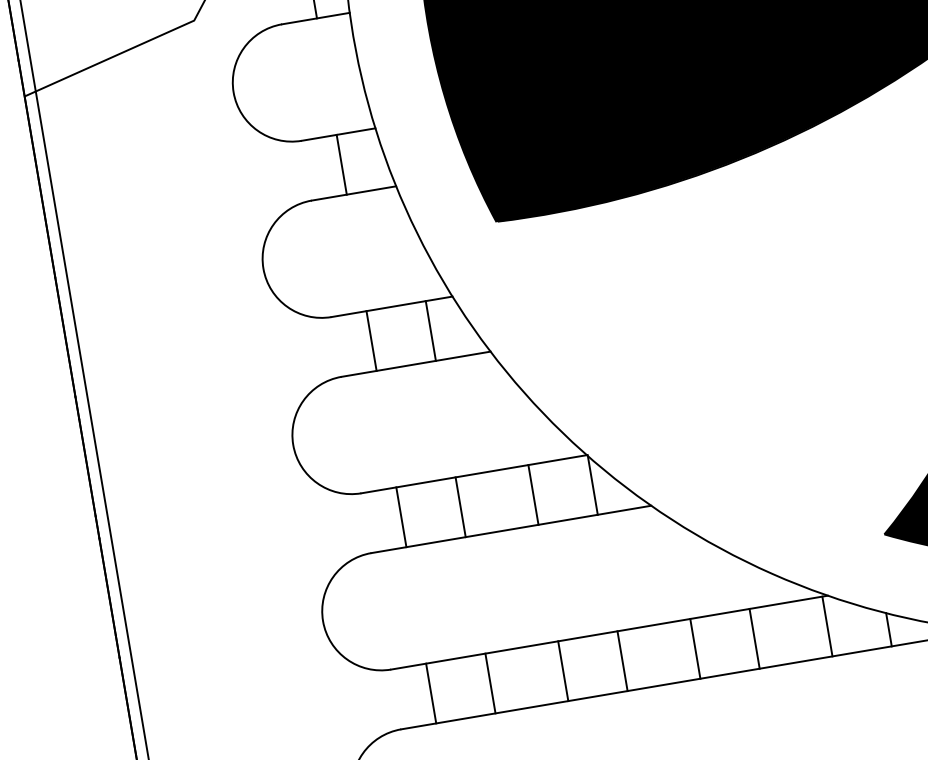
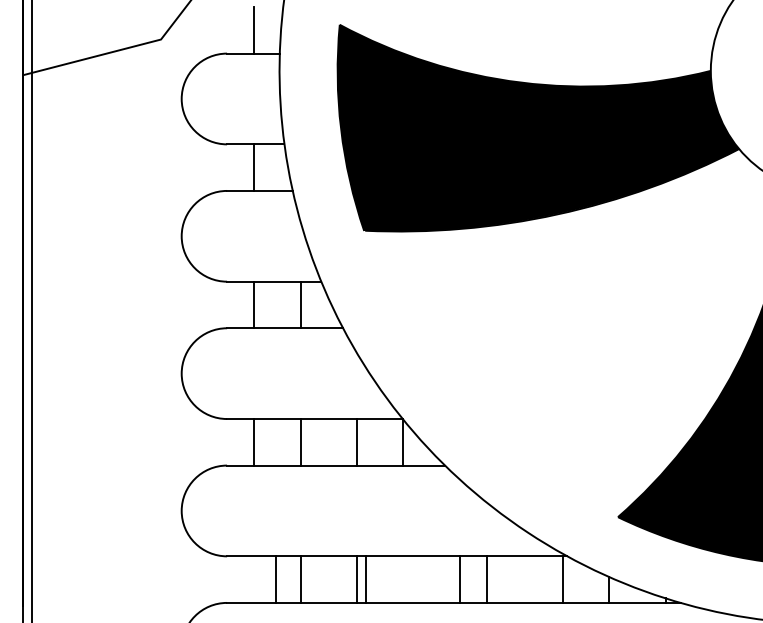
line: (754, 638) -> (487, 579), moved
line: (622, 660) -> (366, 579), moved
line: (431, 693) -> (276, 579), moved

